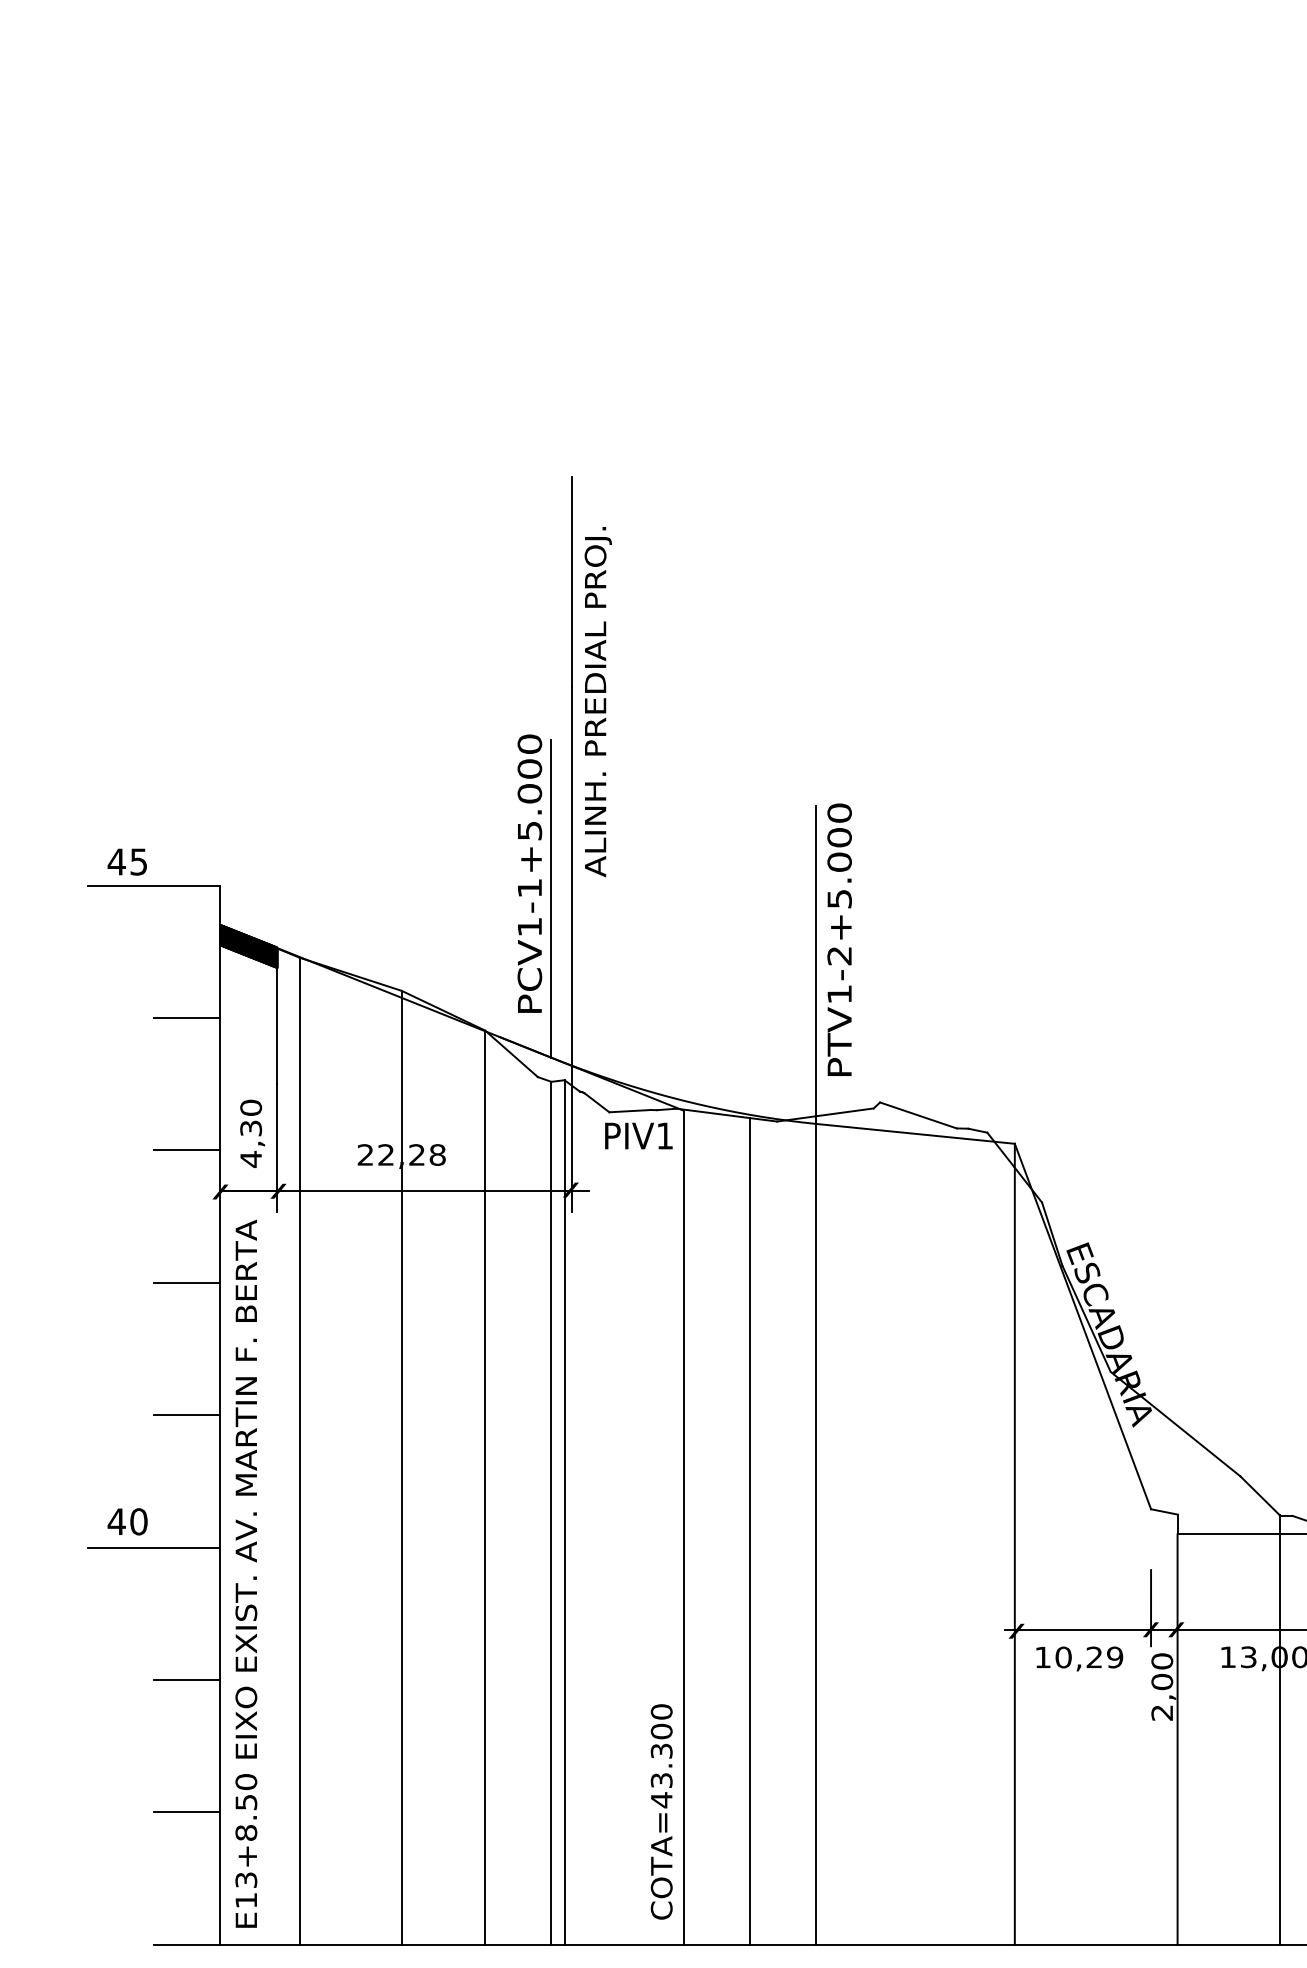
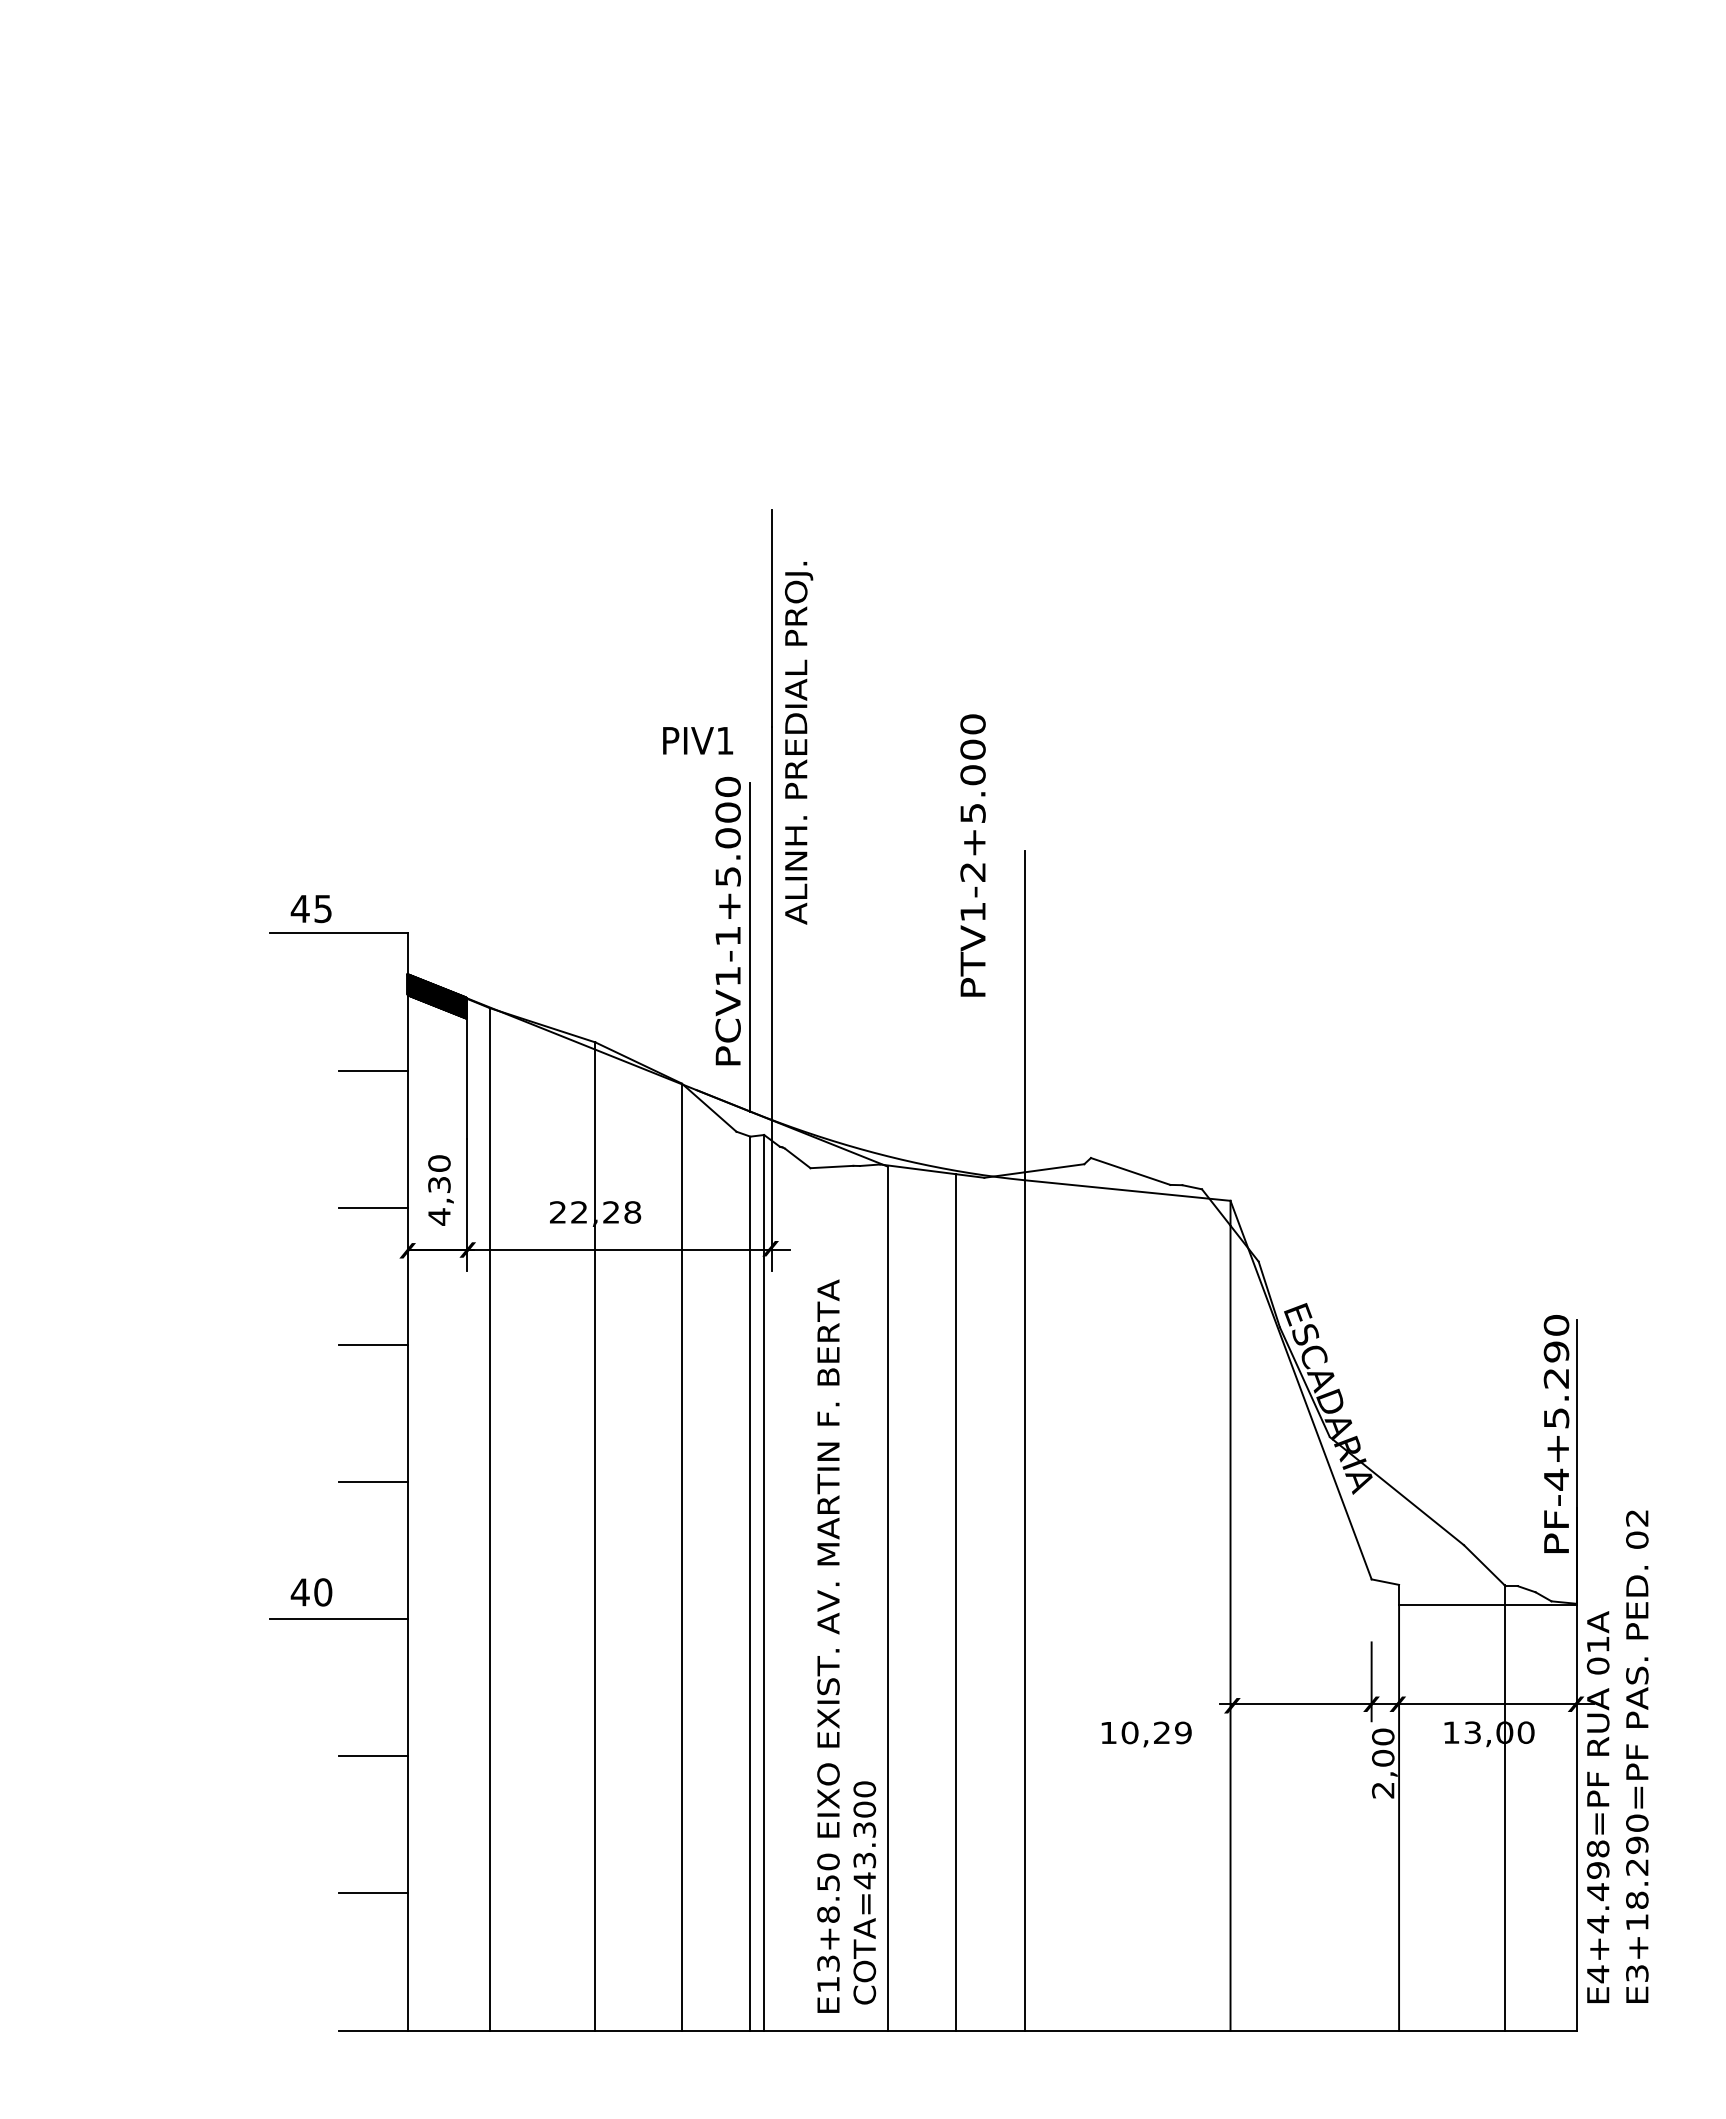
text: (839, 939) -> (972, 855), moved
text: (639, 1135) -> (698, 740), moved
text: (246, 1573) -> (828, 1645), moved
text: (1079, 1658) -> (1146, 1734), moved

